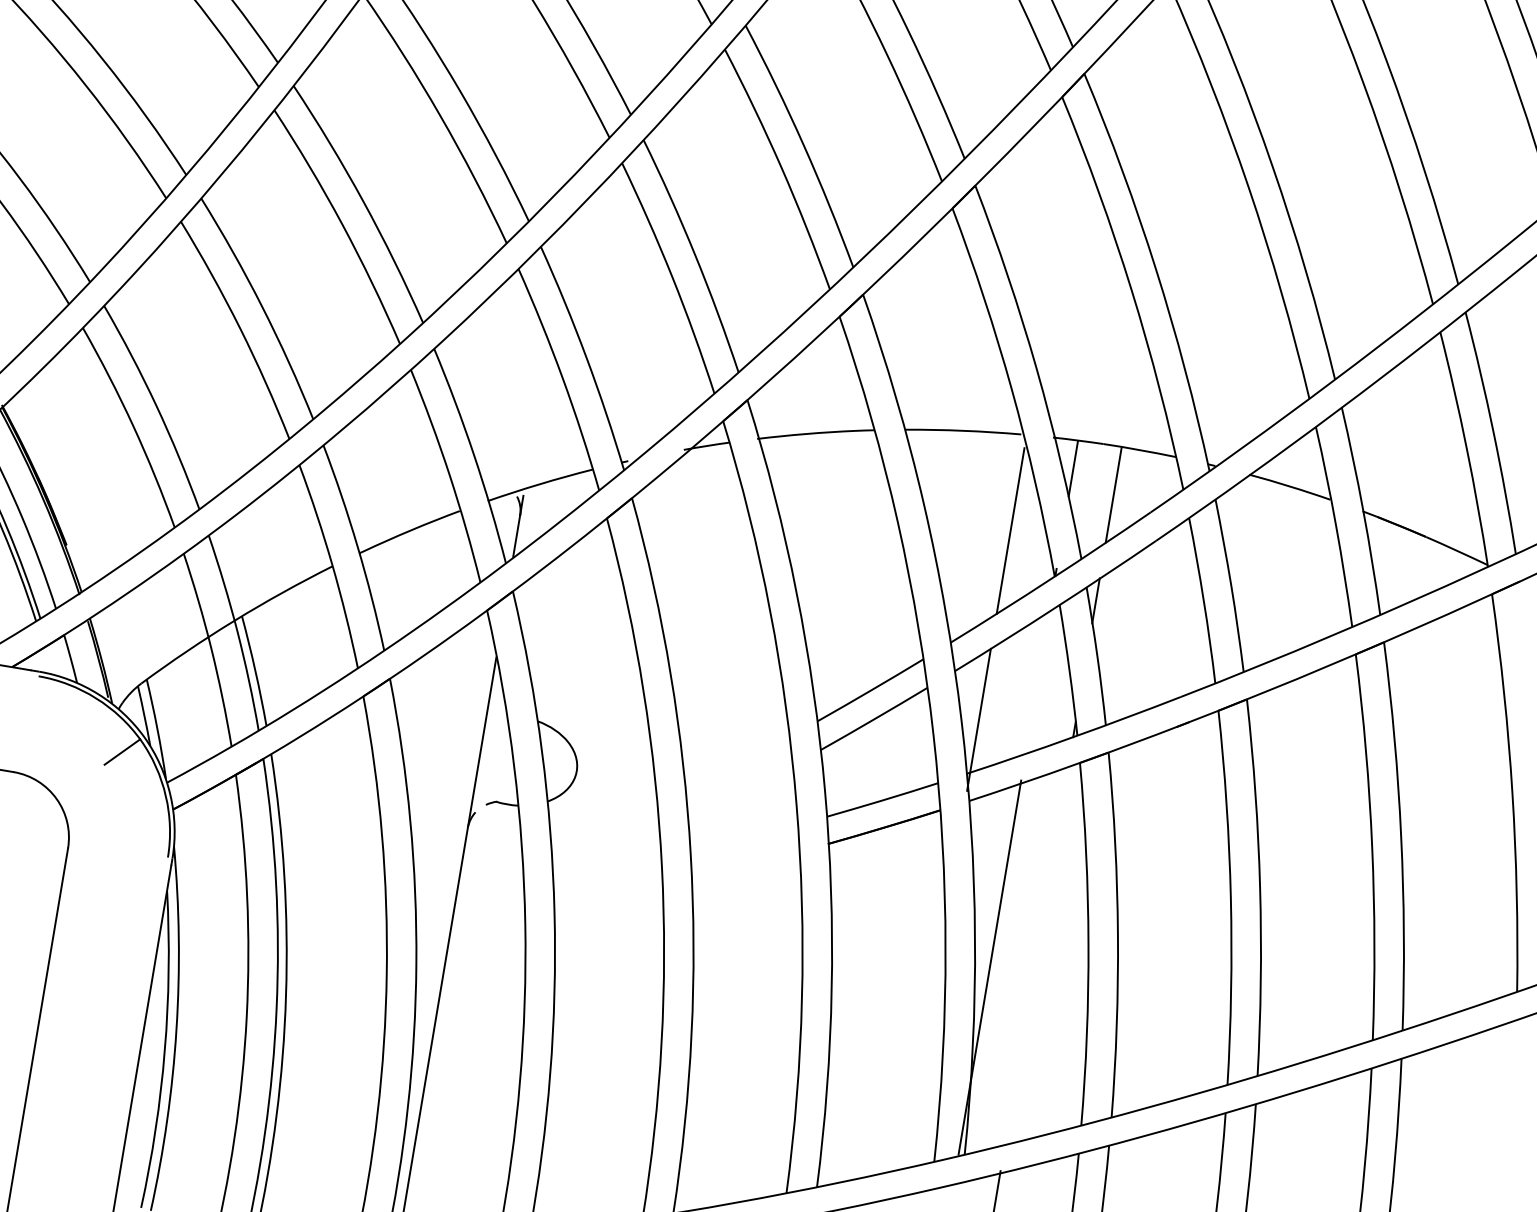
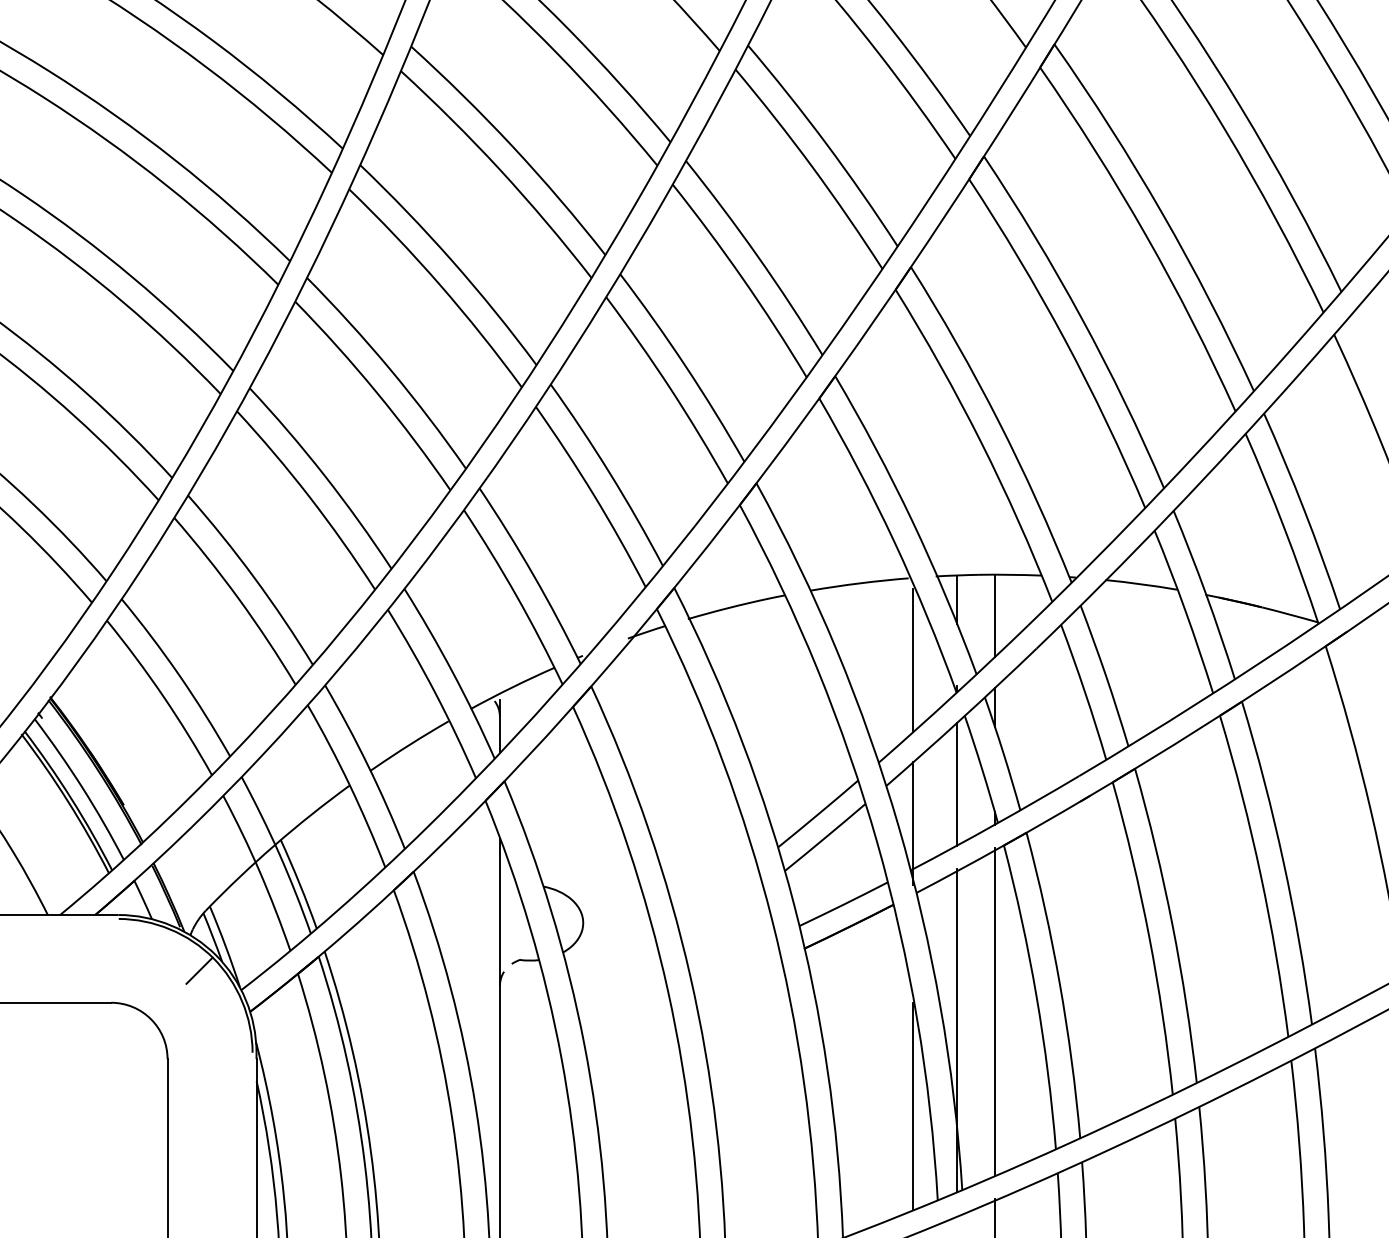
line: (1038, 681) -> (957, 783), added
line: (1036, 953) -> (994, 1011), added
line: (924, 1048) -> (913, 1106), added

